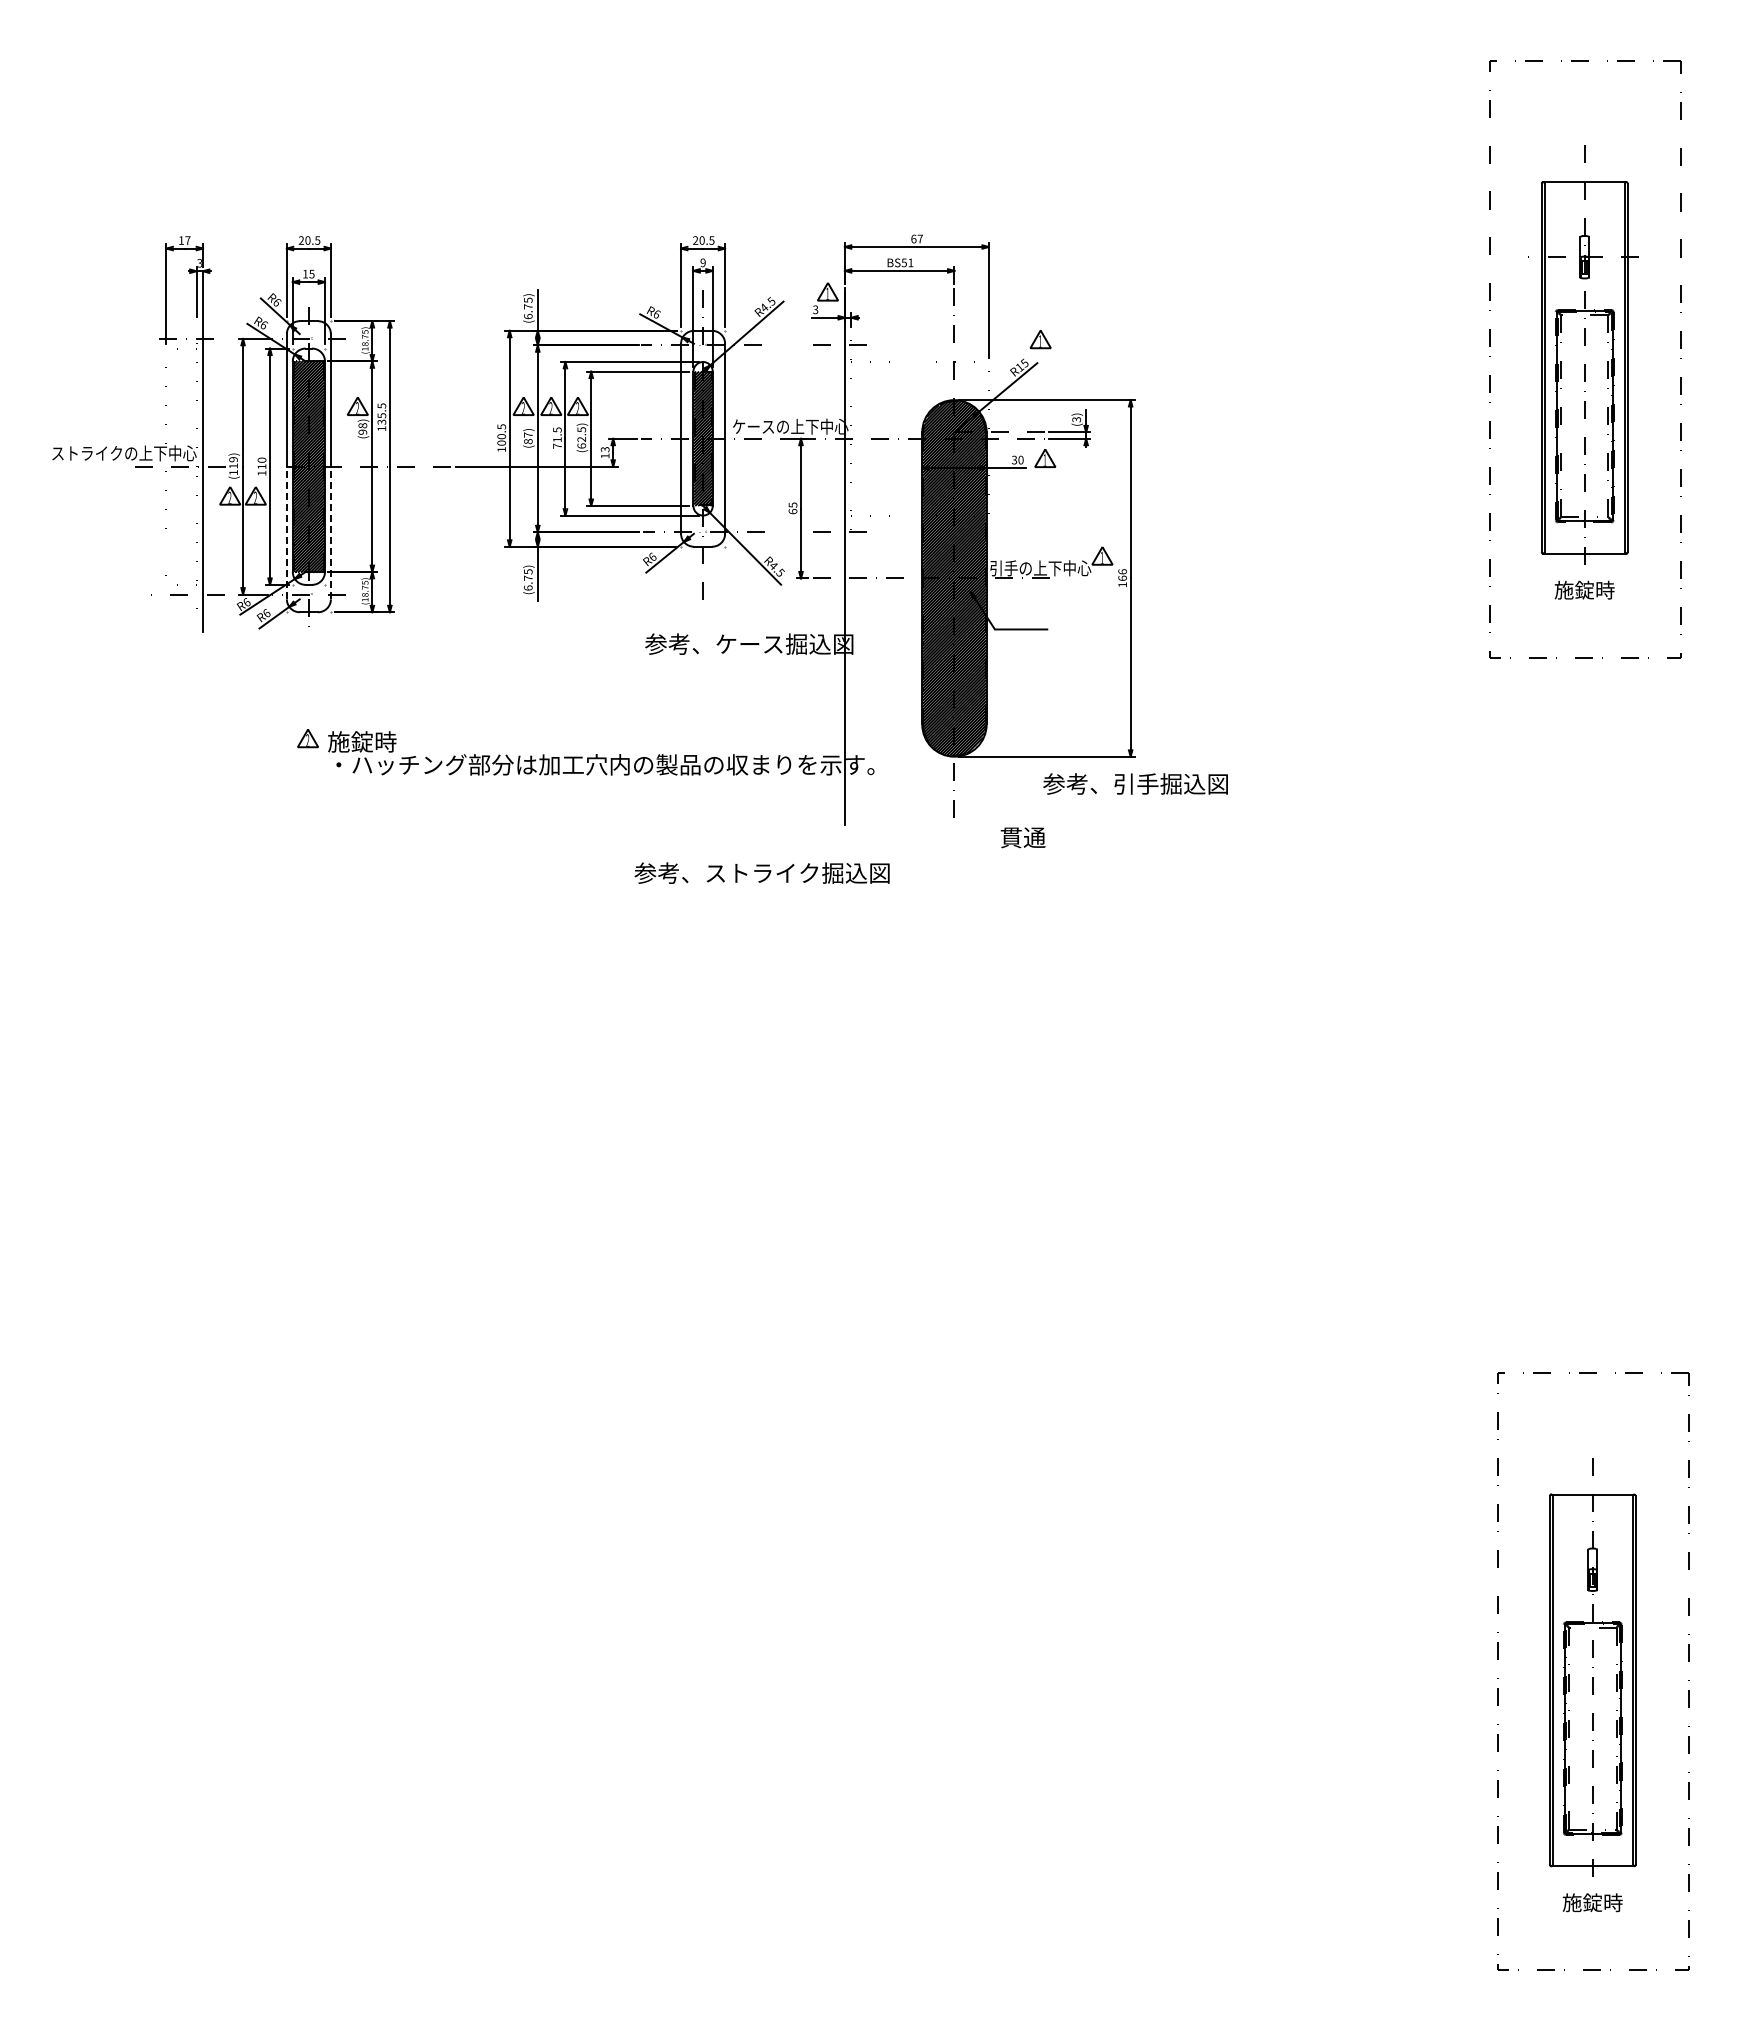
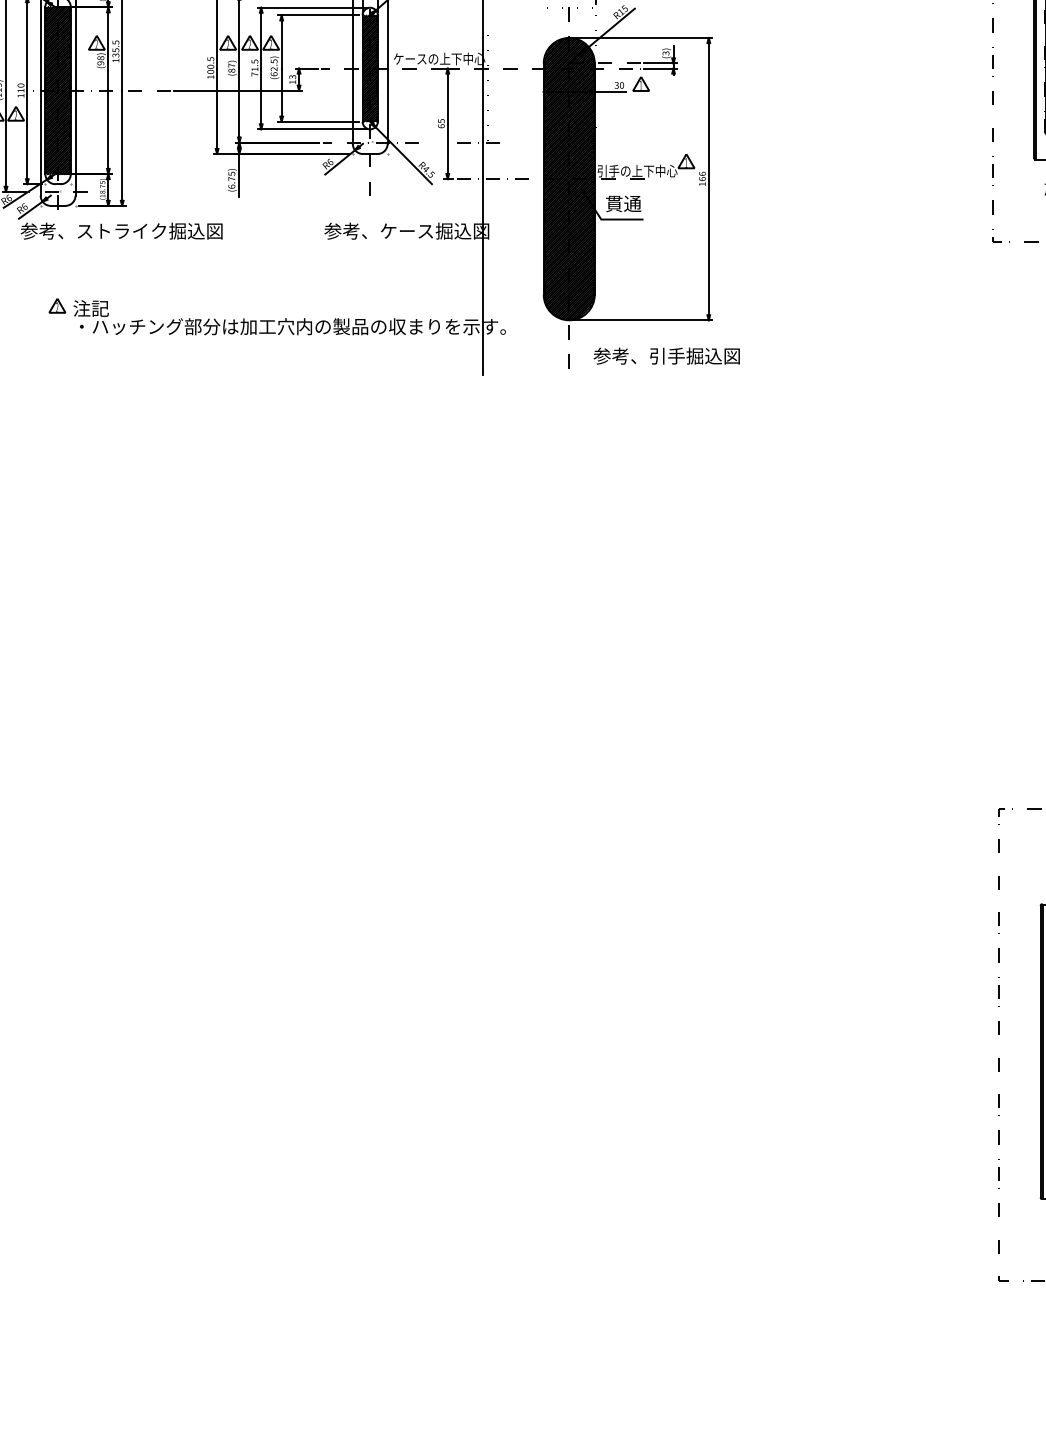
line: (286, 532) -> (40, 142), dashed -> solid
line: (330, 532) -> (75, 142), dashed -> solid
text: (362, 741) -> (100, 308), 施錠時 -> 注記
text: (1135, 783) -> (666, 355), moved
text: (1022, 837) -> (623, 203), moved
text: (761, 872) -> (121, 230), moved

